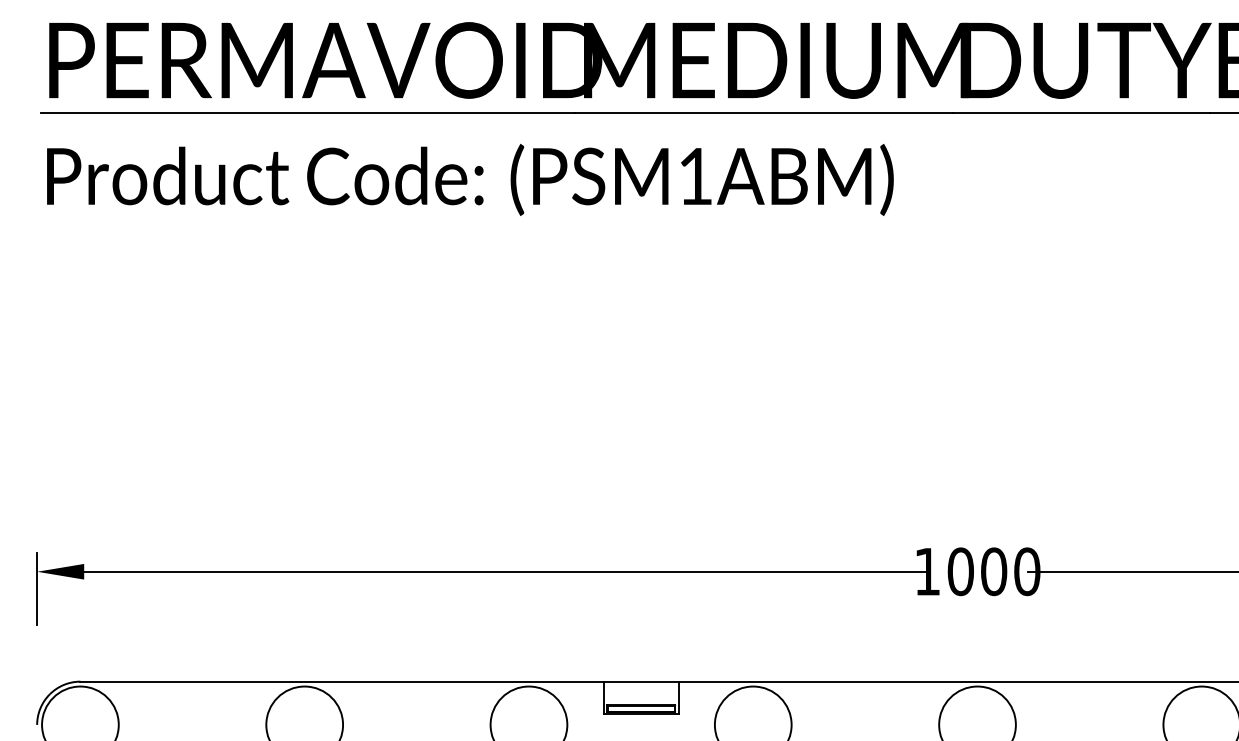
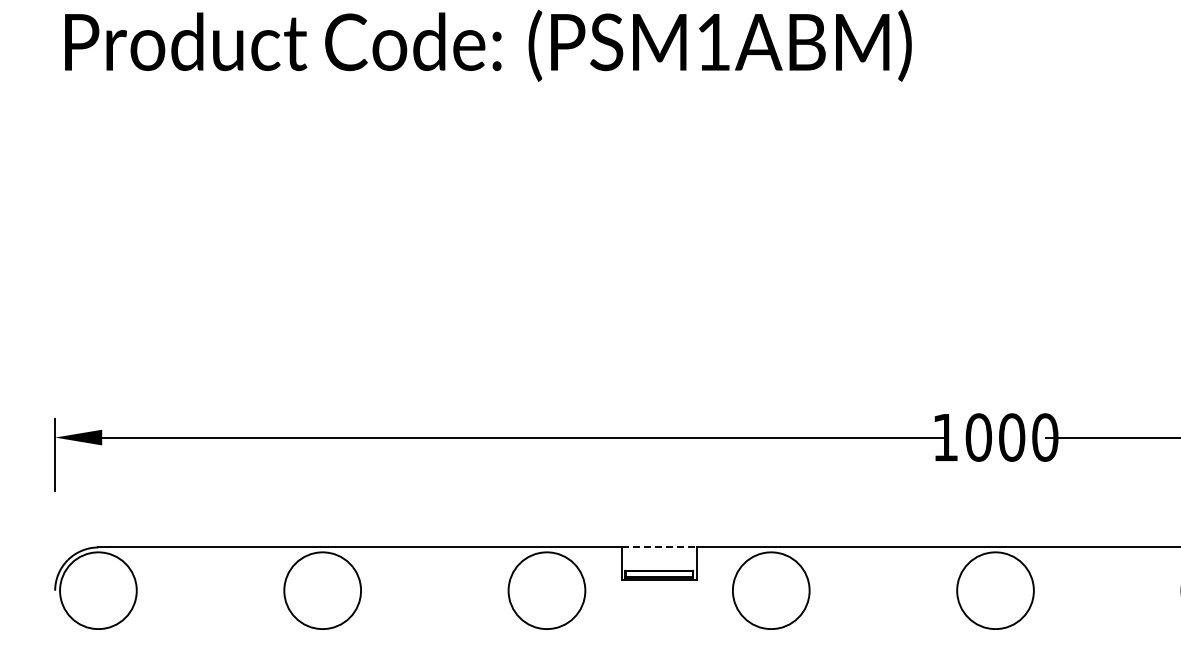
line: (641, 681) -> (659, 547), solid -> dashed

